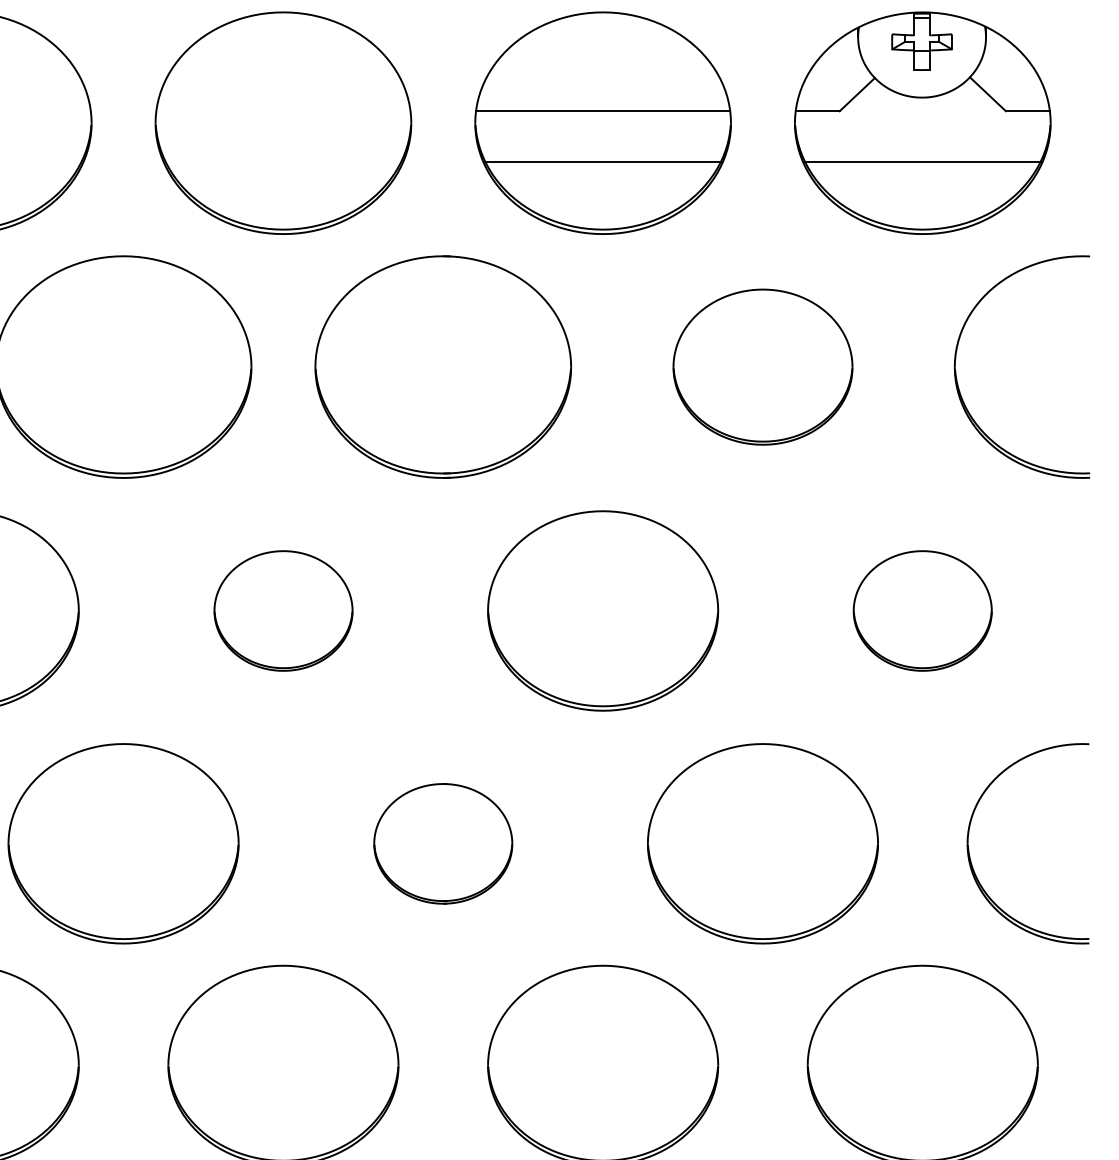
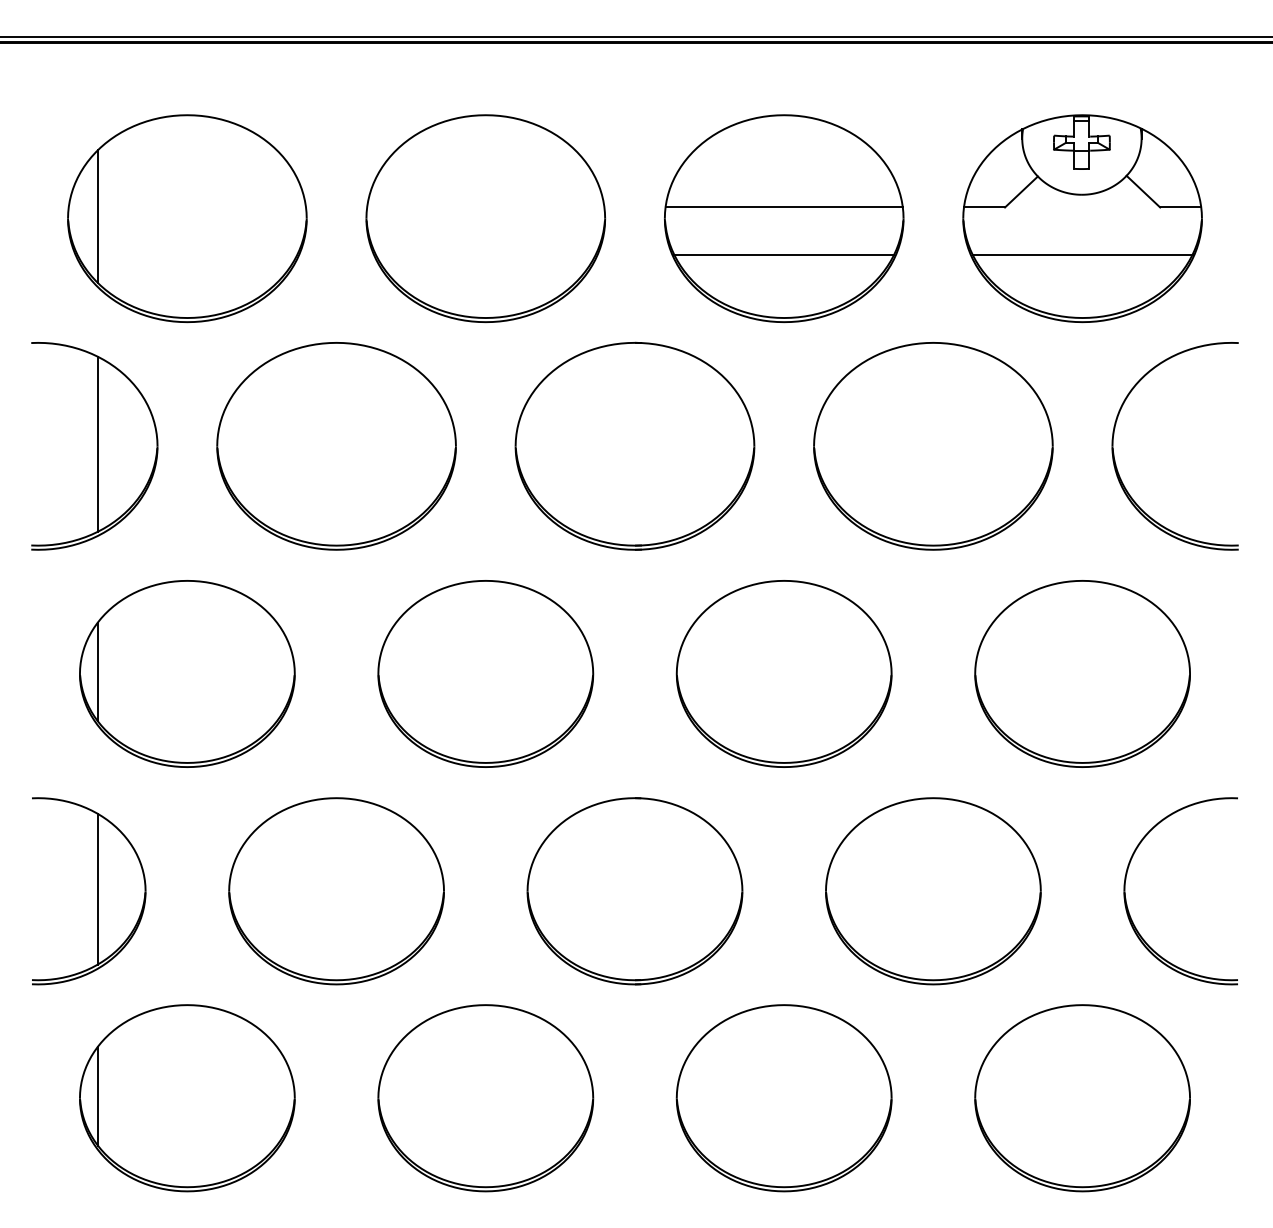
part: (763, 367) -> (933, 446), size x1.43
part: (283, 610) -> (485, 673), size x1.67
part: (922, 610) -> (1082, 673), size x1.67
part: (442, 844) -> (634, 891), size x1.67

